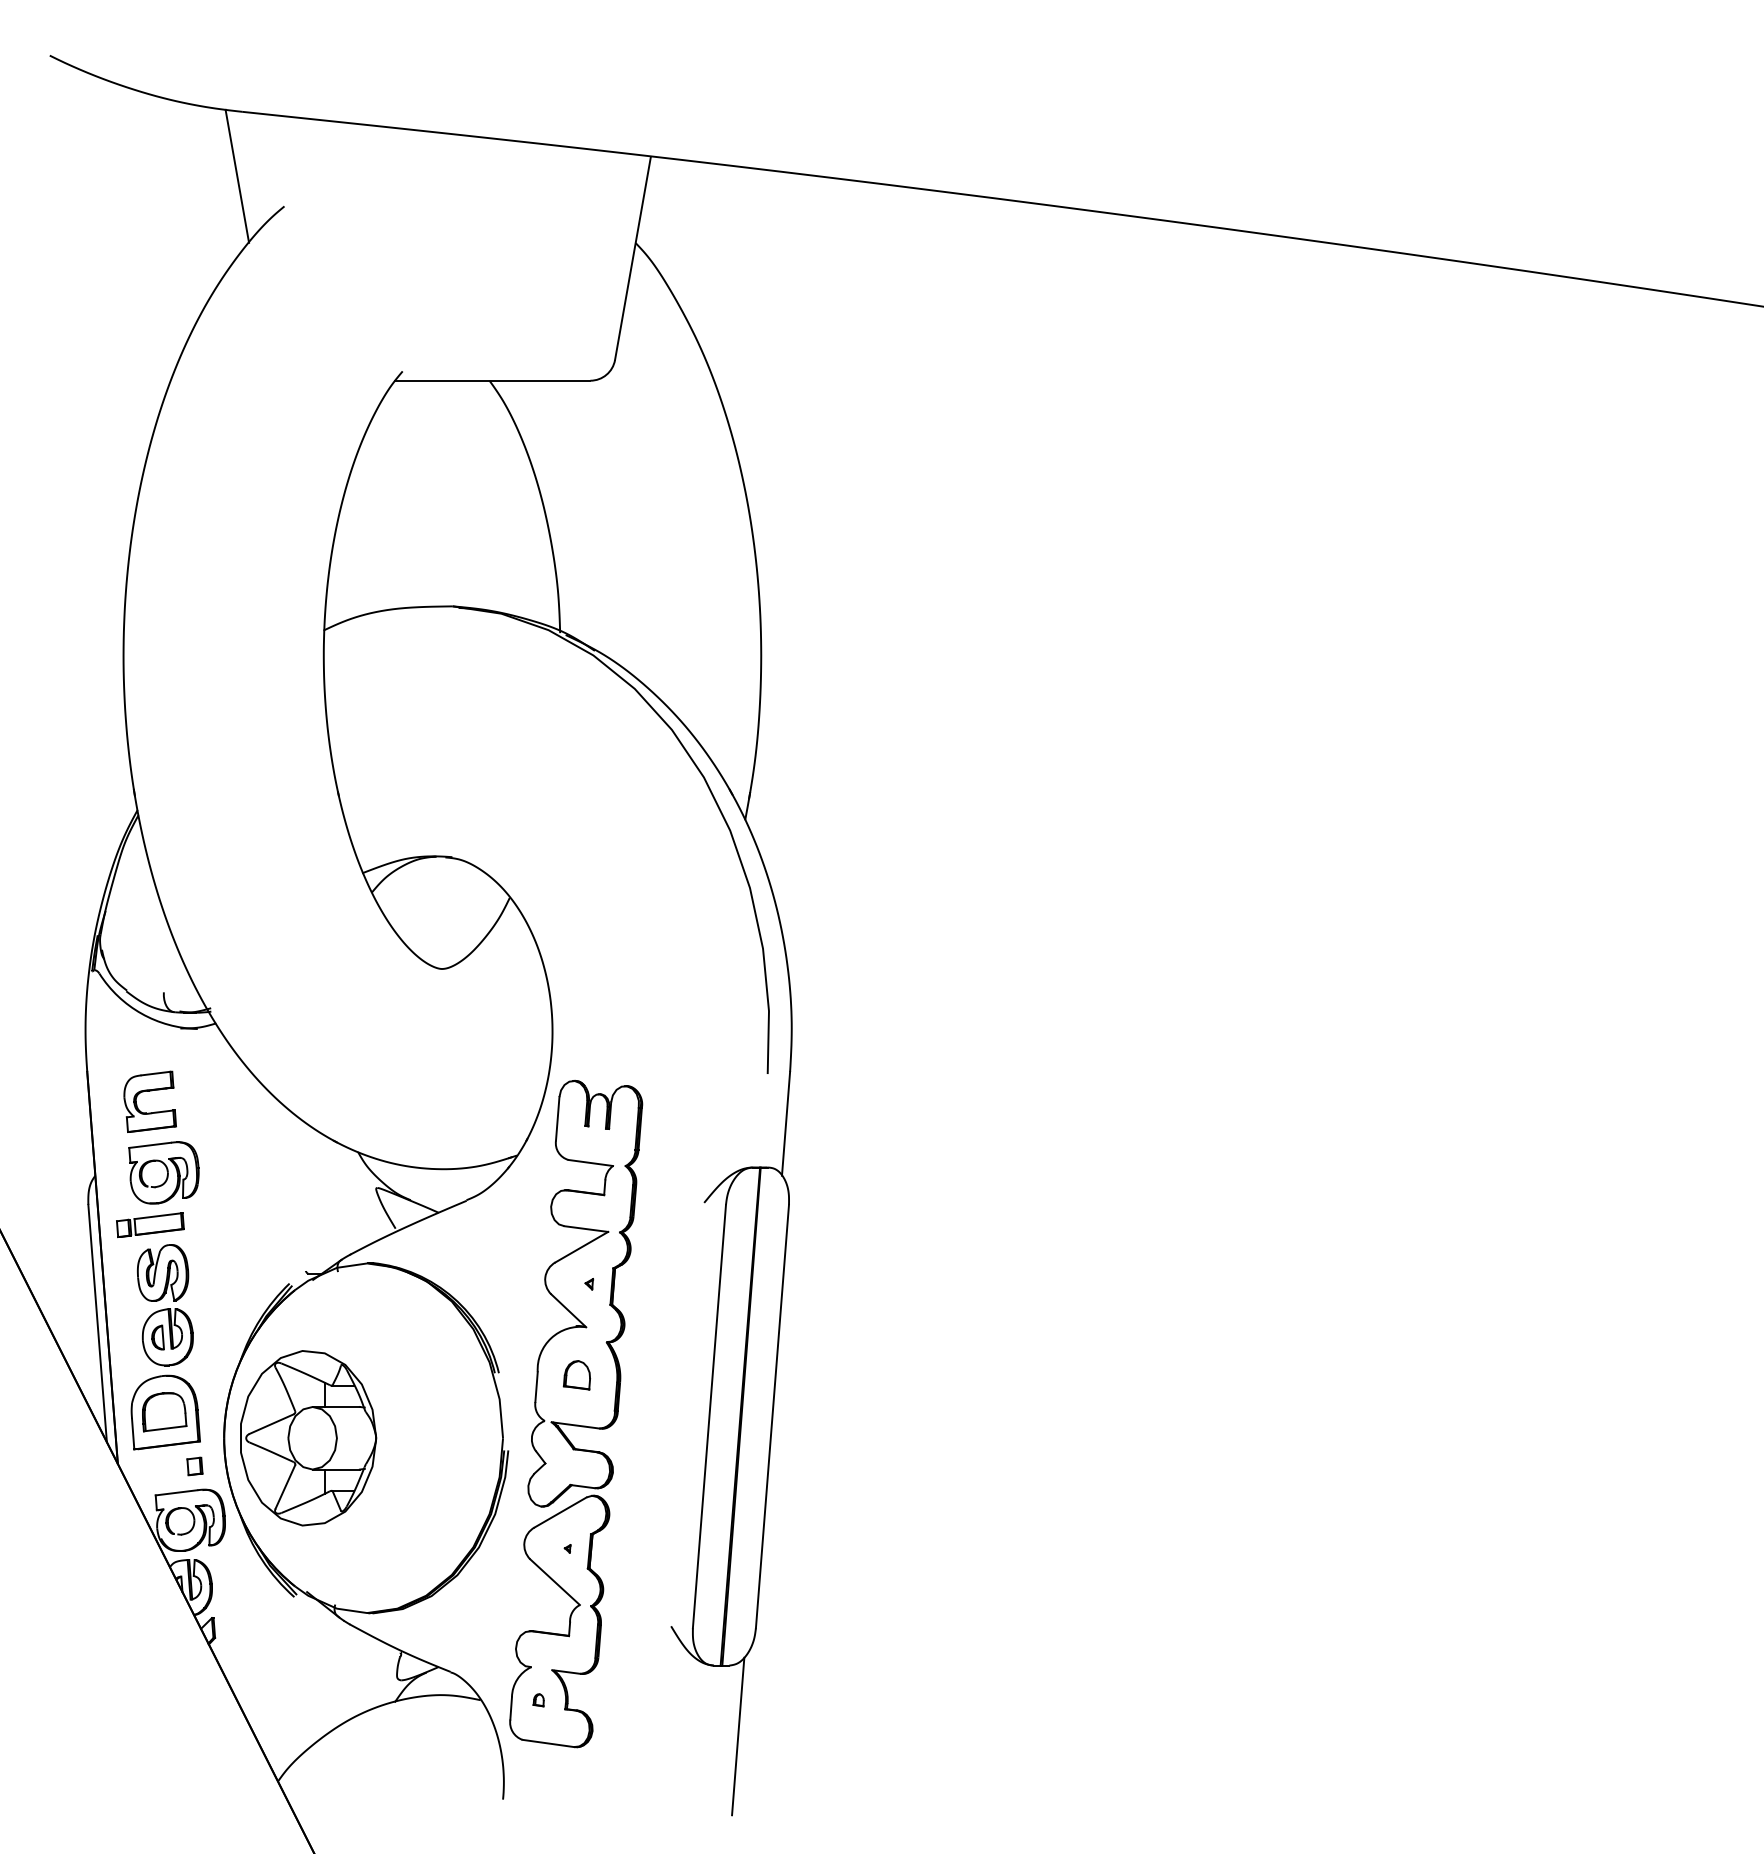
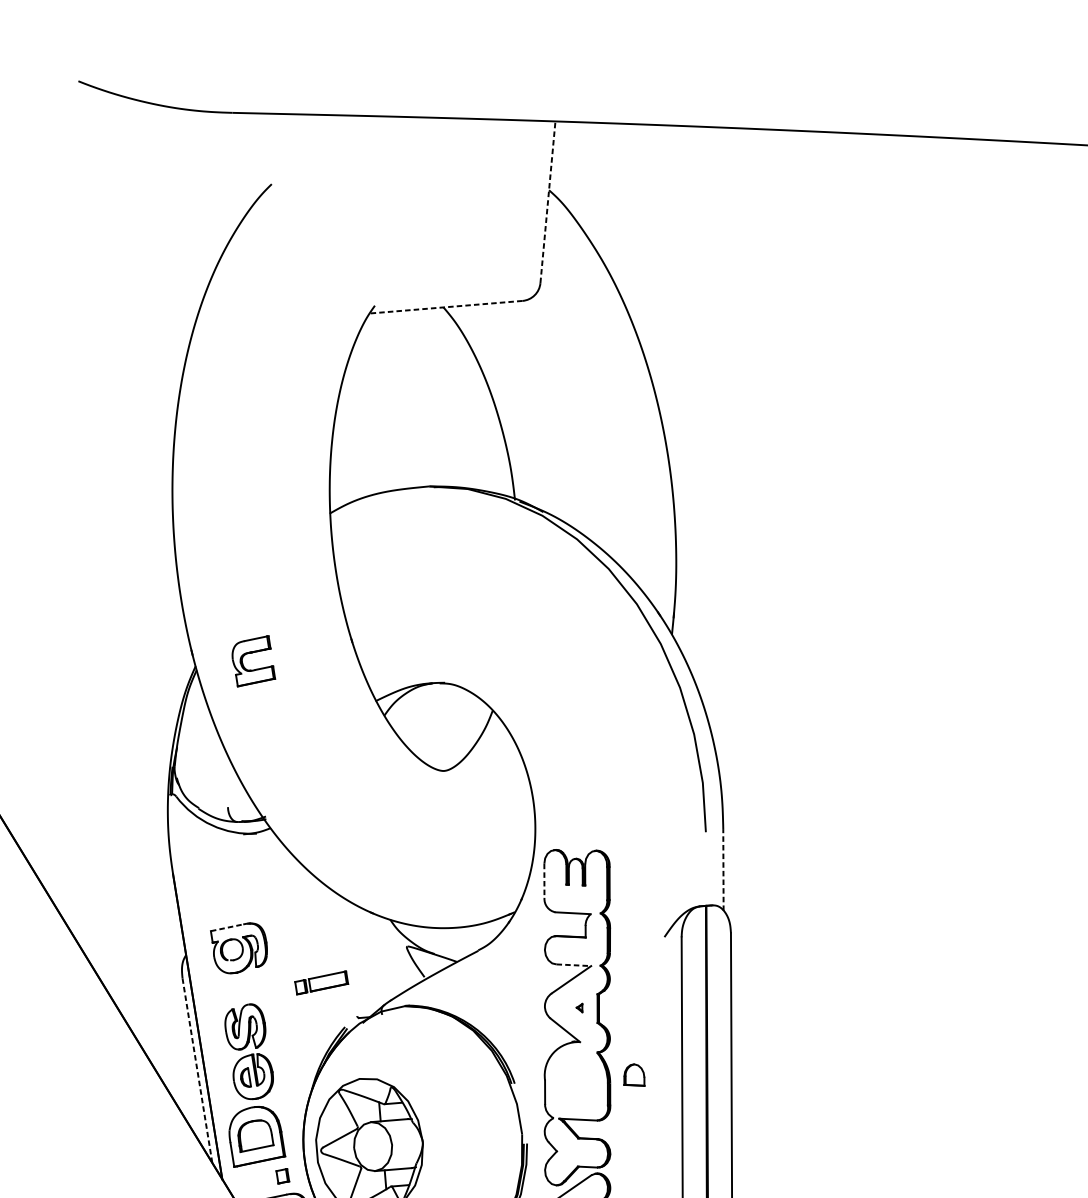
line: (237, 175) -> (233, 163), removed
line: (632, 258) -> (547, 202), solid -> dashed
line: (492, 380) -> (445, 307), solid -> dashed
part: (149, 1091) -> (252, 653), moved
line: (557, 1118) -> (544, 880), solid -> dashed
line: (786, 1123) -> (723, 869), solid -> dashed
line: (150, 1145) -> (227, 927), solid -> dashed
part: (150, 1225) -> (321, 983), moved
line: (586, 1229) -> (574, 965), solid -> dashed
line: (97, 1323) -> (197, 1070), solid -> dashed
part: (576, 1375) -> (633, 1075), moved

